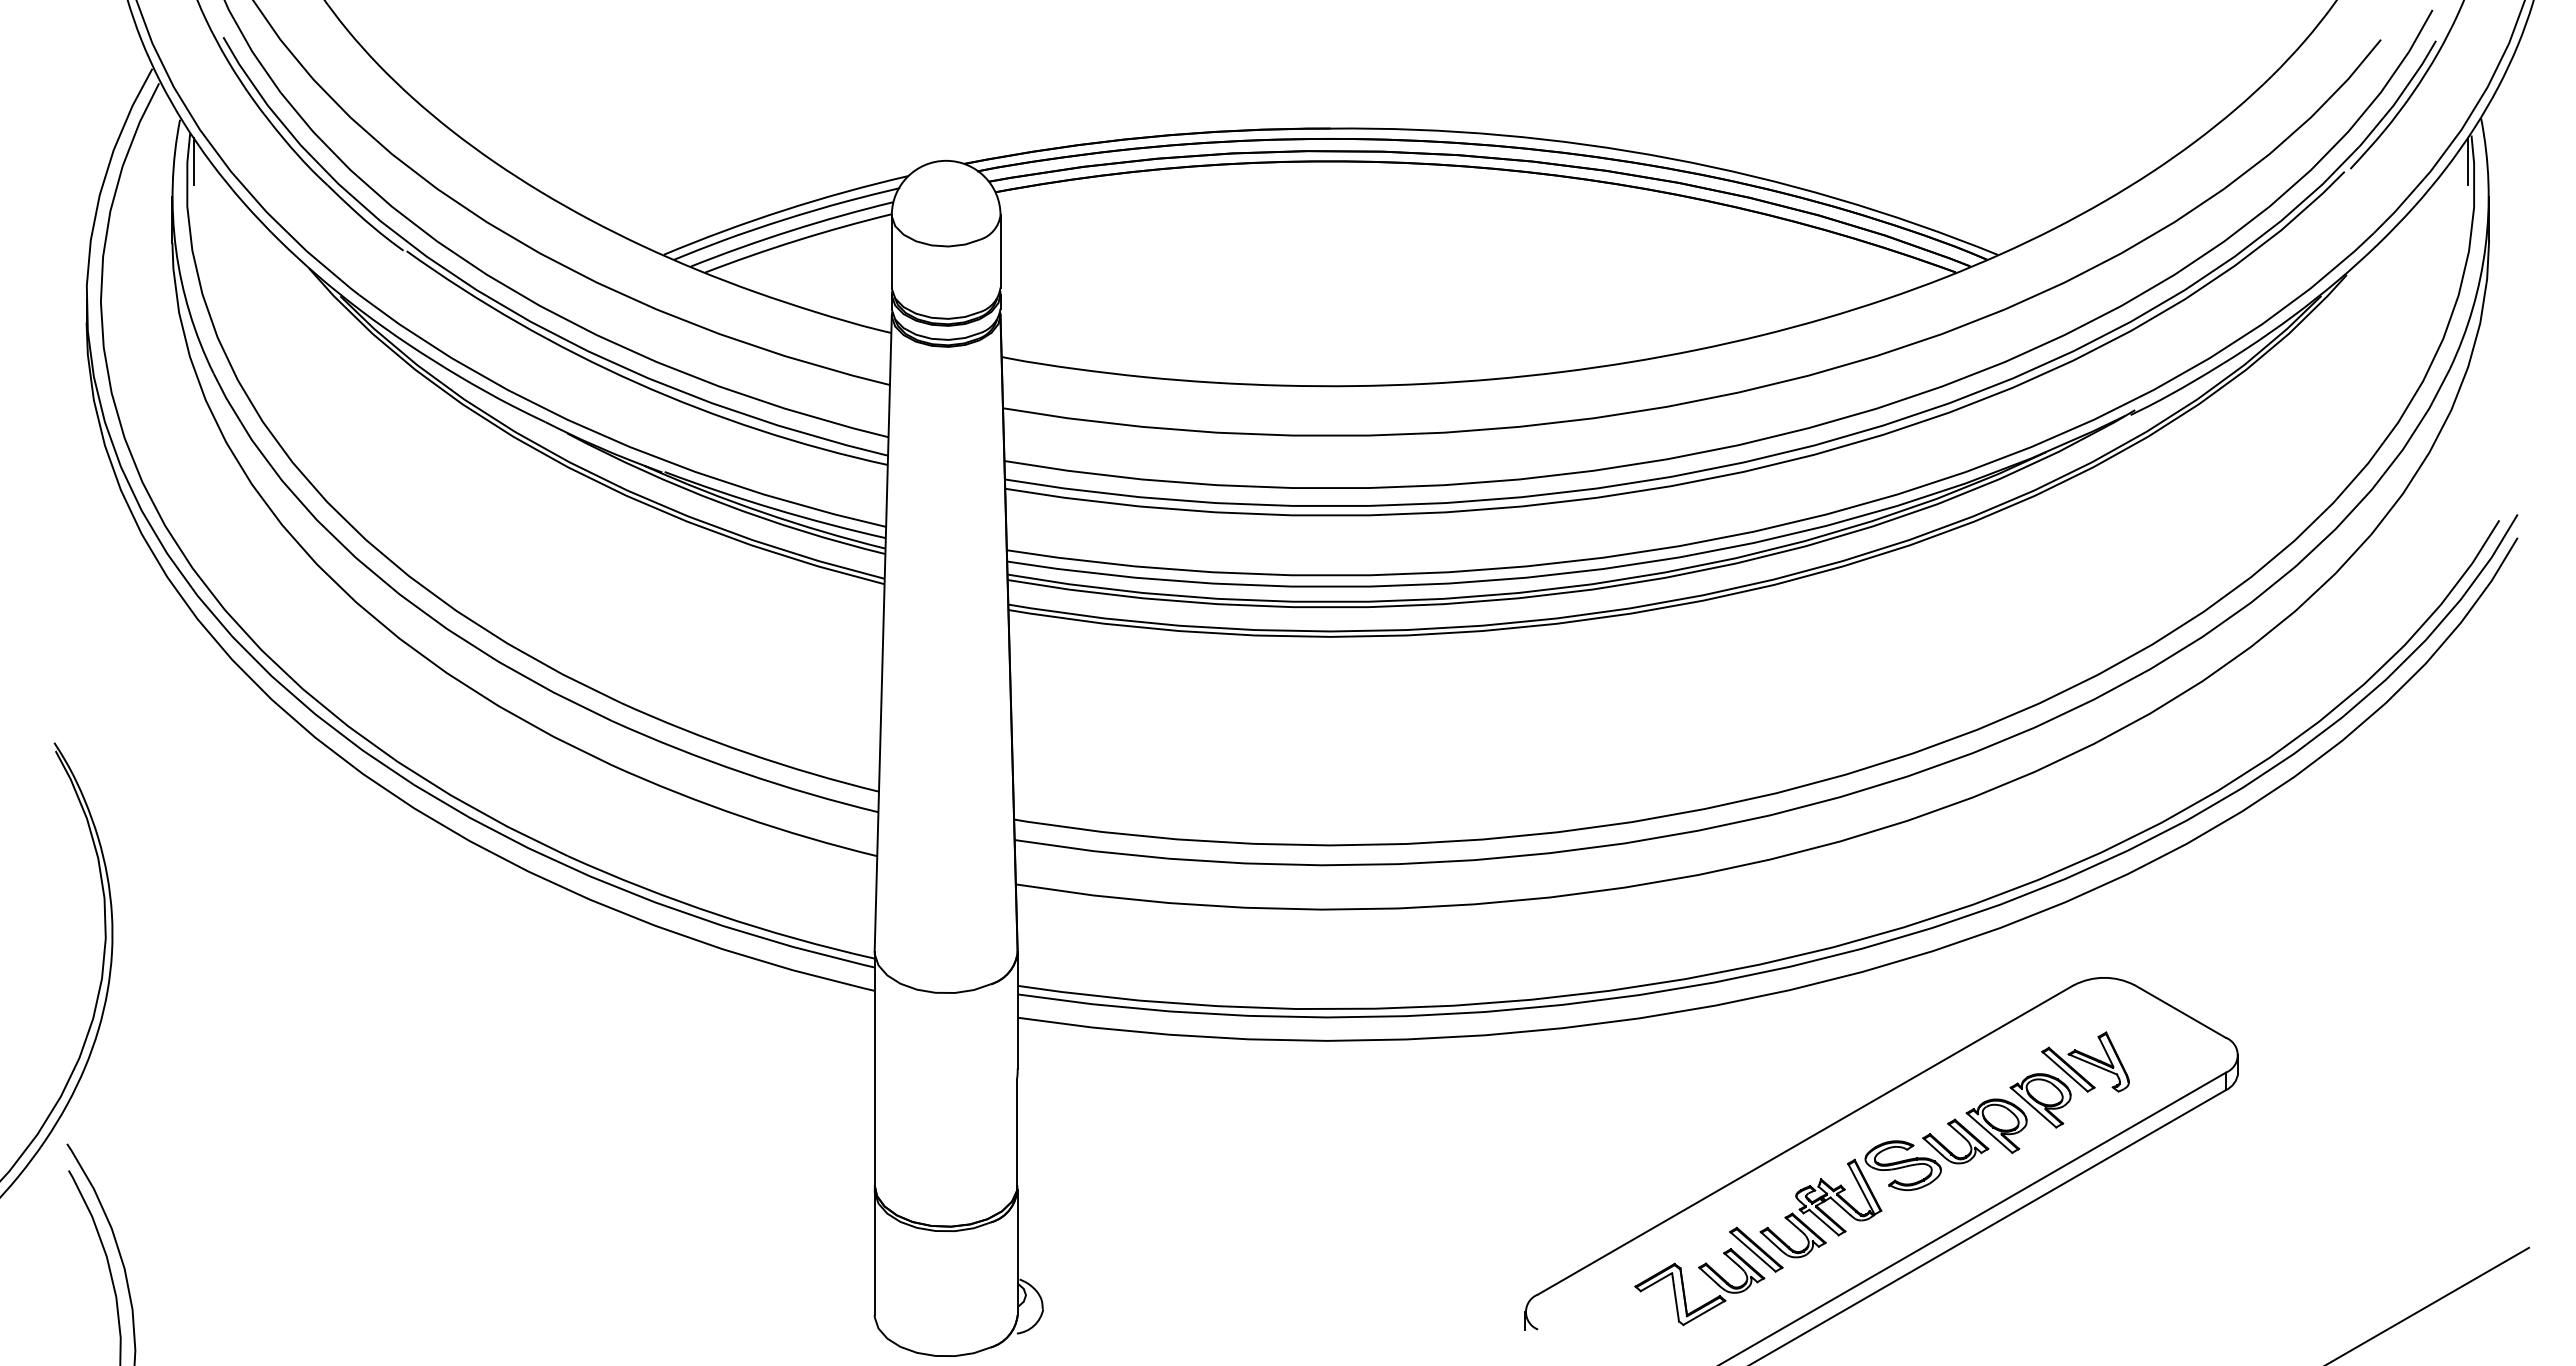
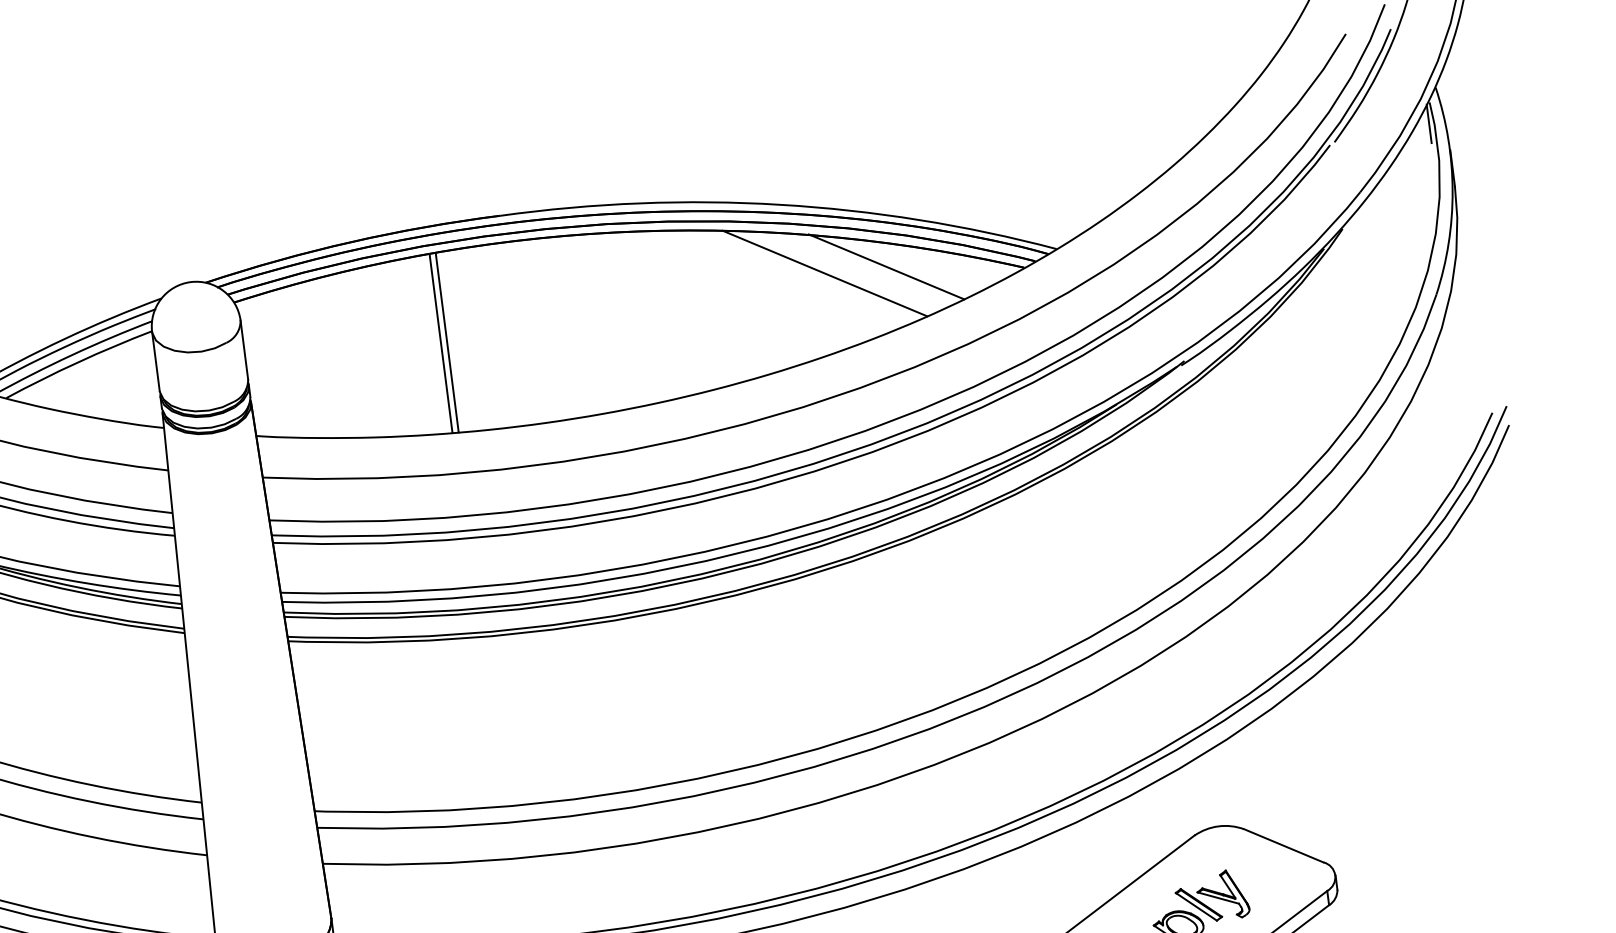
line: (1714, 248) -> (825, 273), added
line: (1789, 249) -> (886, 266), added
line: (1239, 273) -> (441, 343), added
line: (1246, 274) -> (447, 343), added

